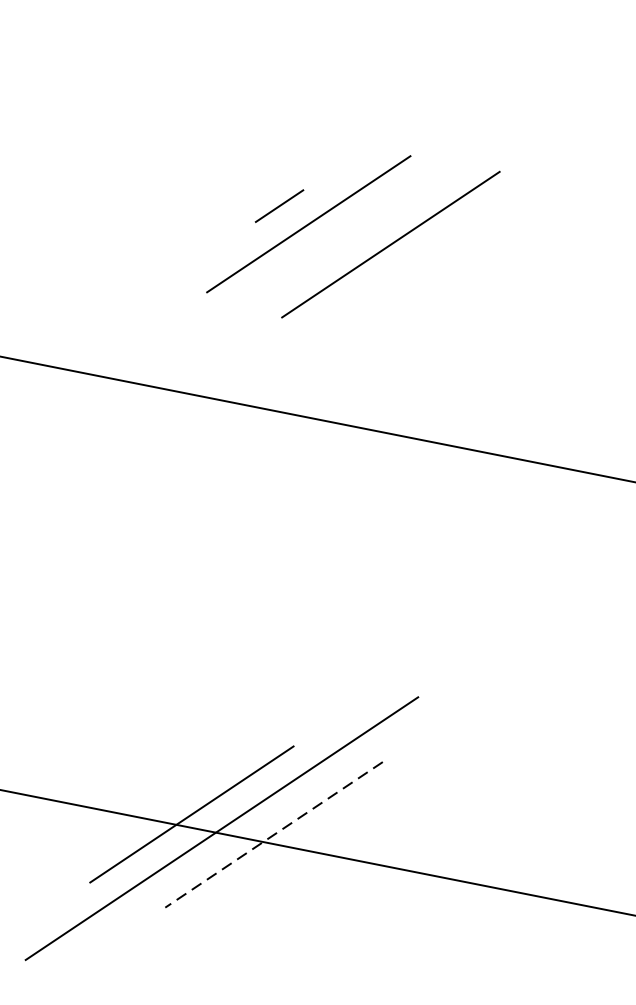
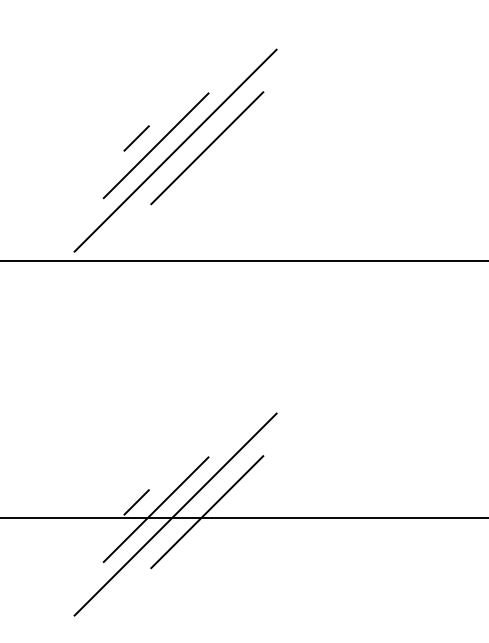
line: (338, 238) -> (175, 150), added
line: (162, 796) -> (136, 502), added
line: (272, 835) -> (206, 512), dashed -> solid

